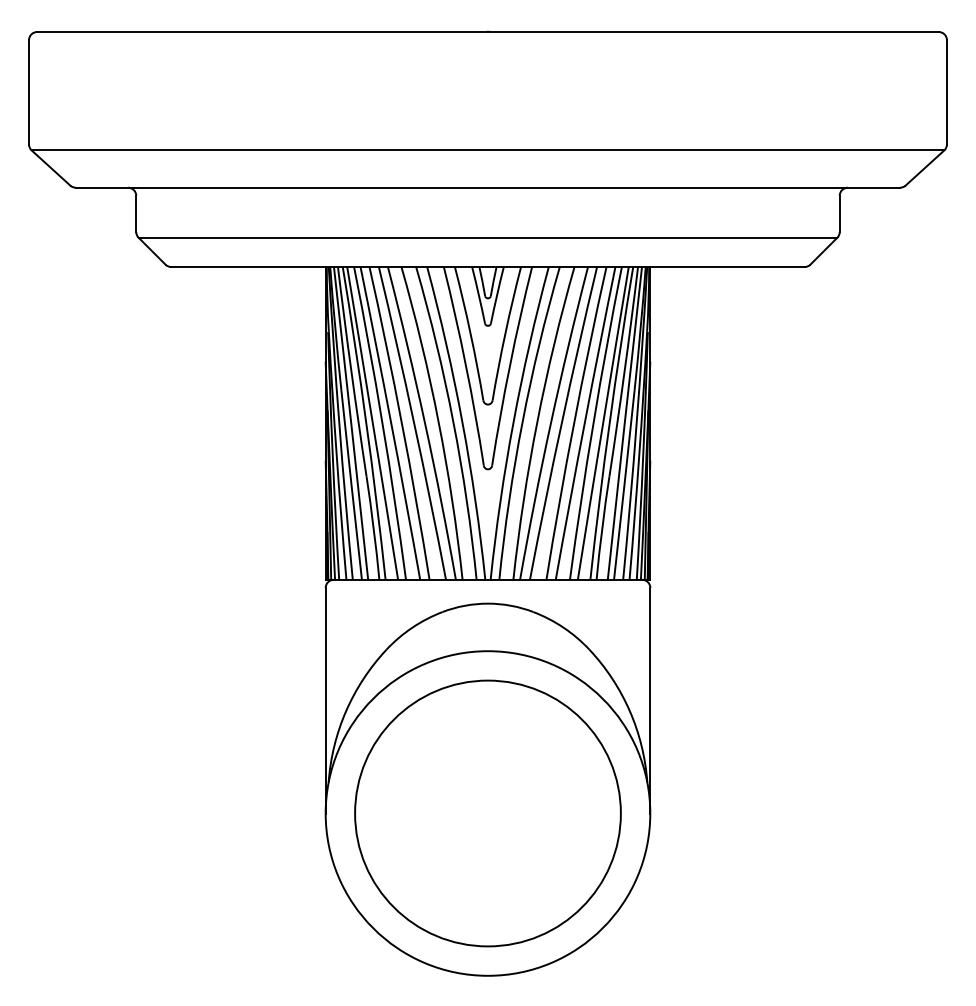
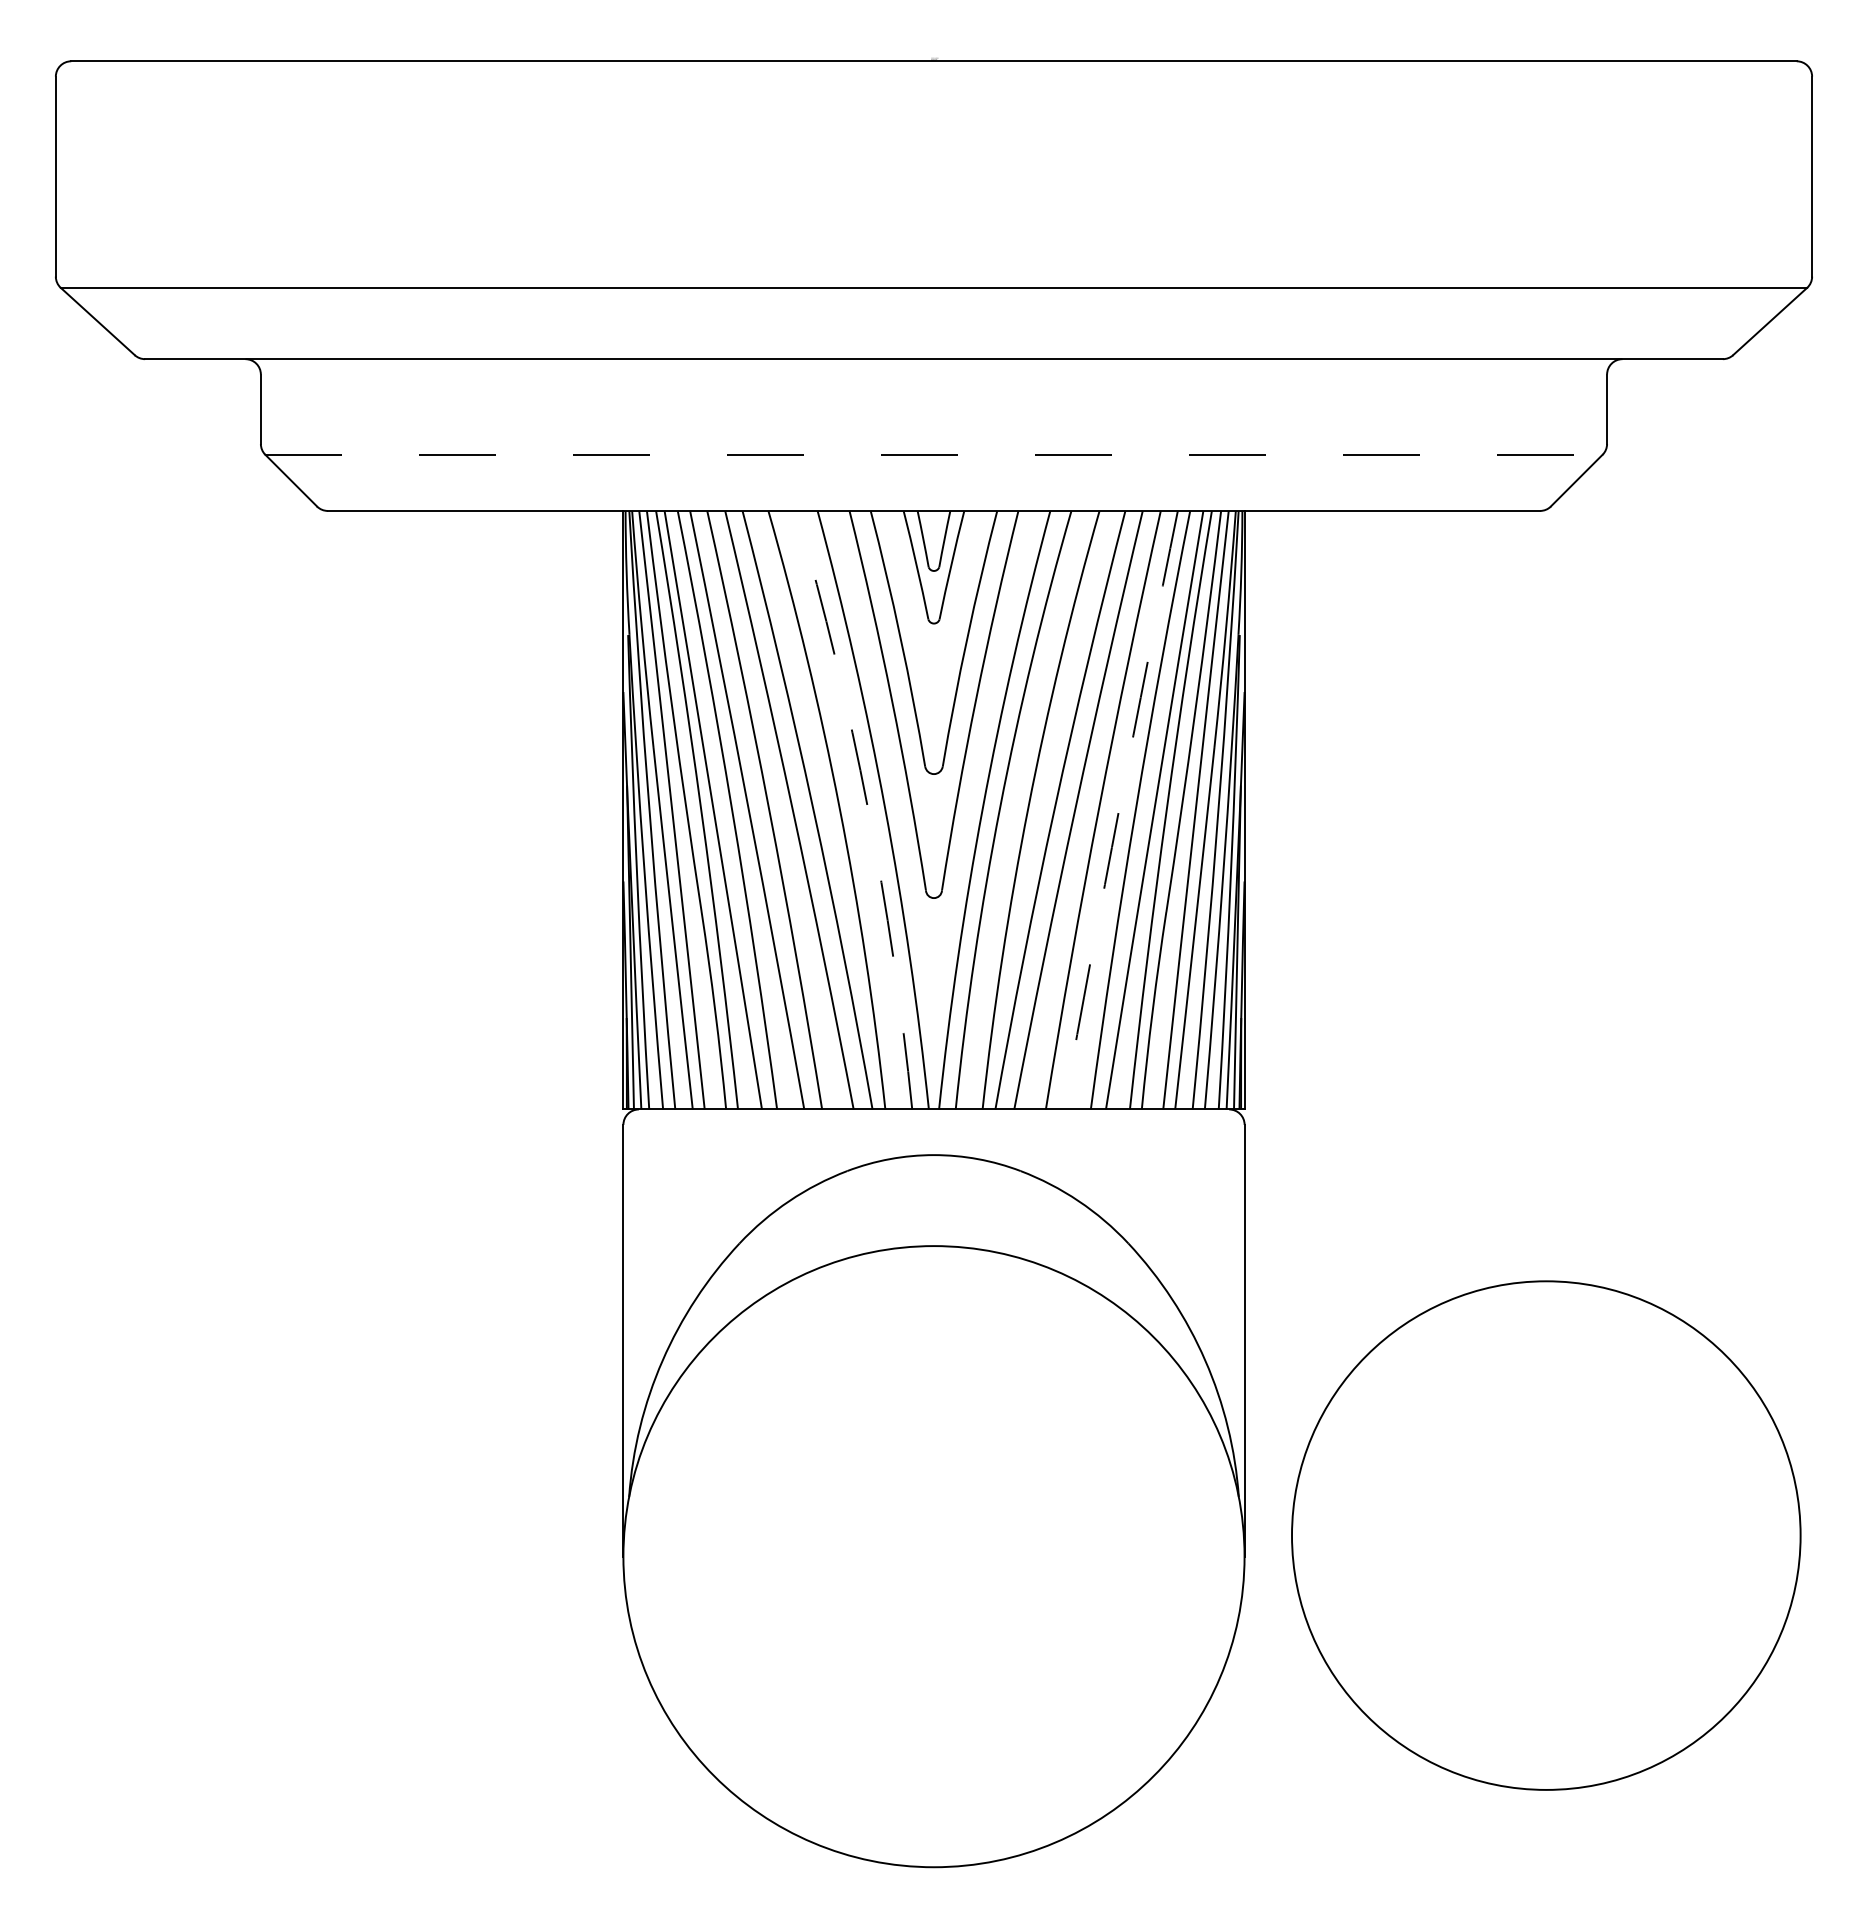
line: (488, 237) -> (934, 454), solid -> dashed
arc: (453, 422) -> (867, 808), solid -> dashed
arc: (584, 423) -> (1118, 810), solid -> dashed
circle: (487, 813) -> (1545, 1535), moved

